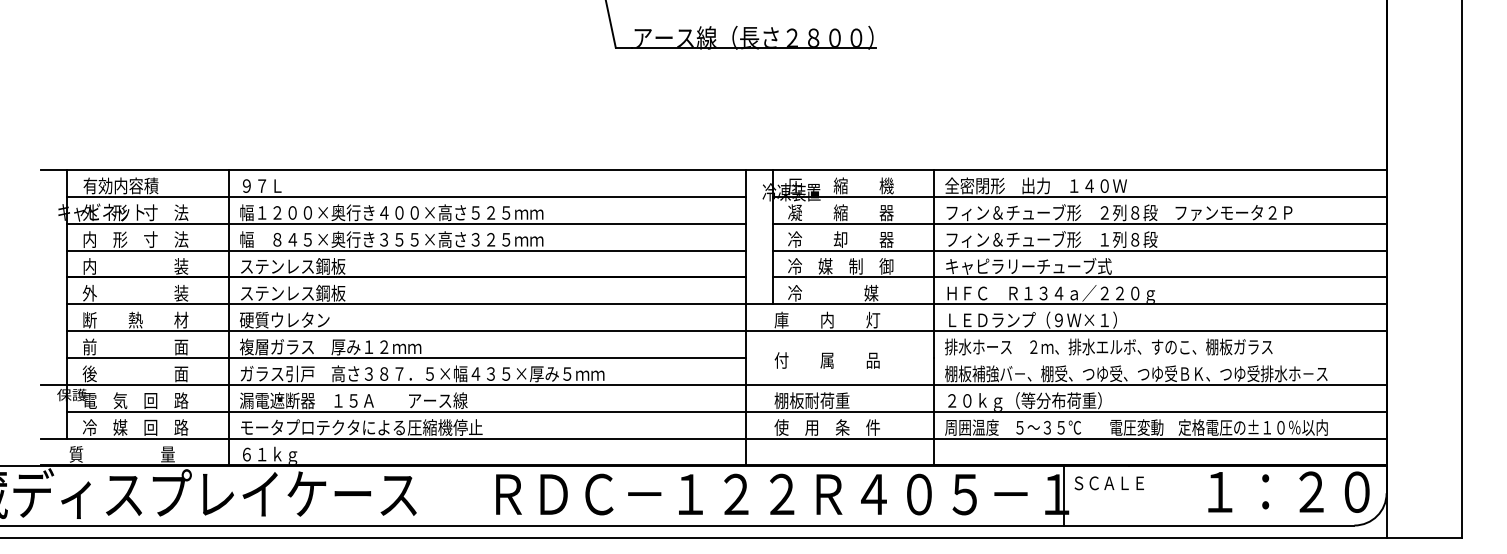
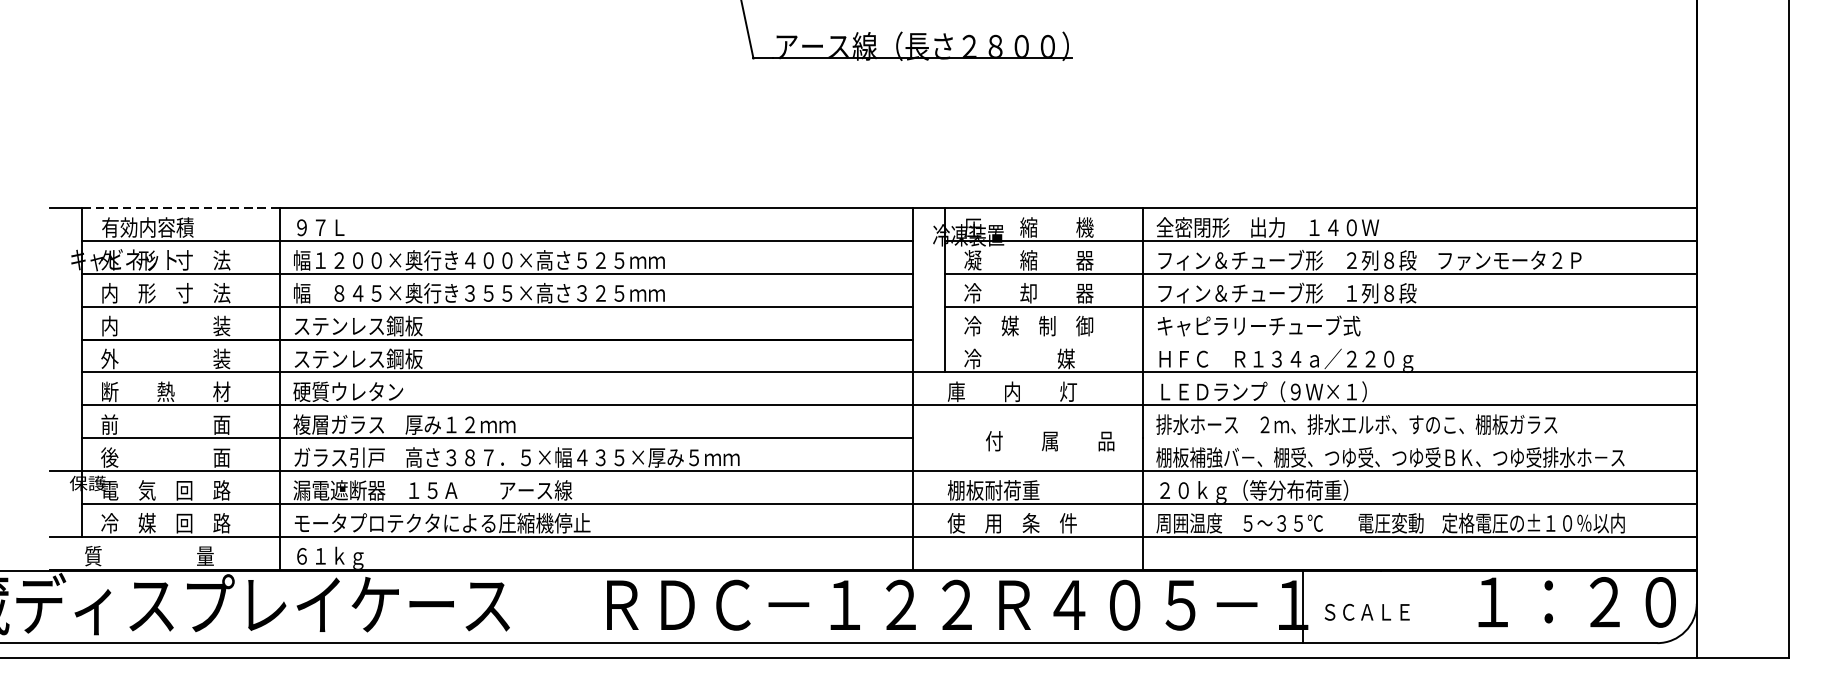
line: (147, 170) -> (180, 208), solid -> dashed
line: (1079, 277) -> (1320, 339), removed
text: (826, 360) -> (1049, 441), moved
text: (1108, 483) -> (1366, 612), moved

